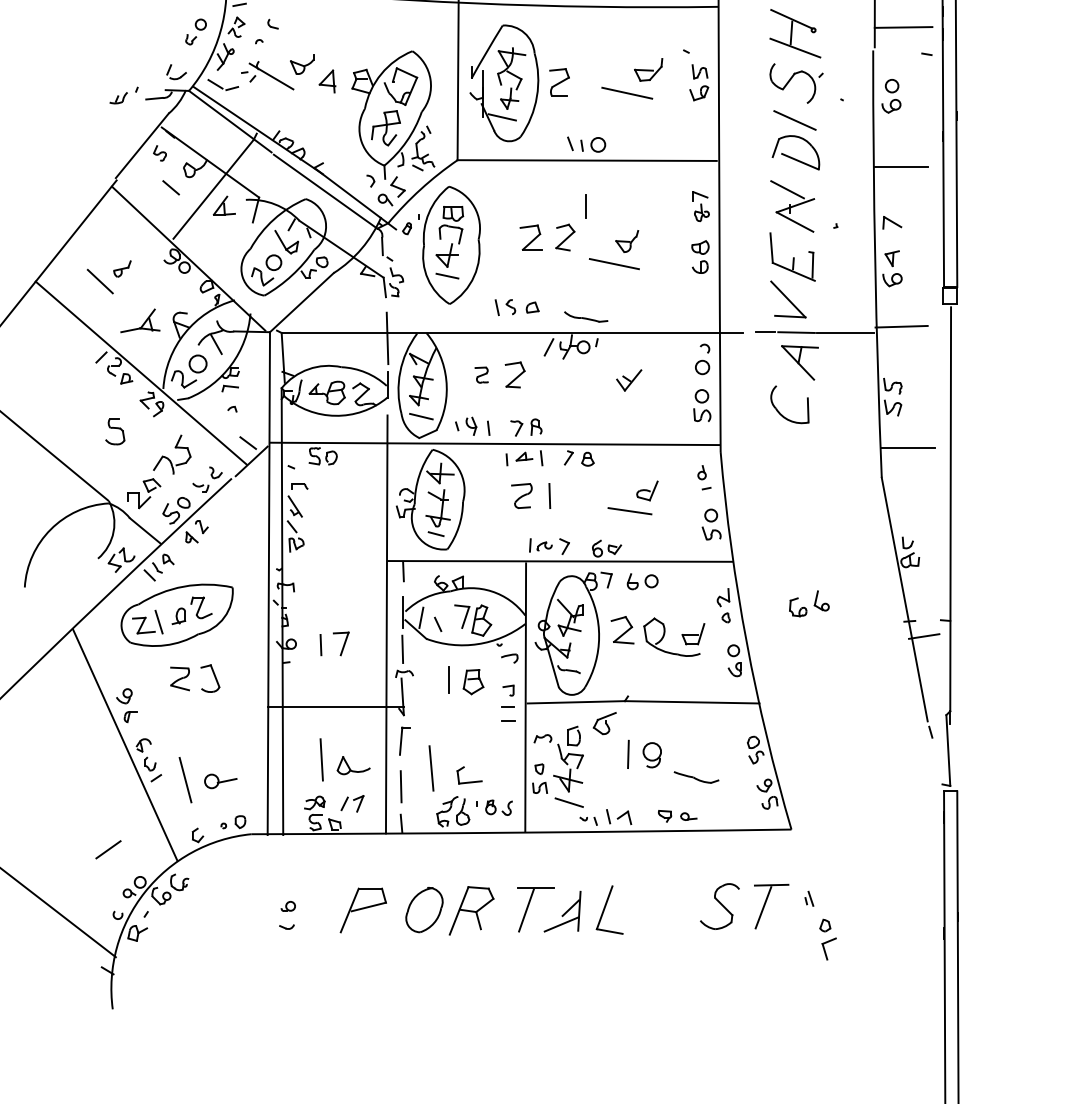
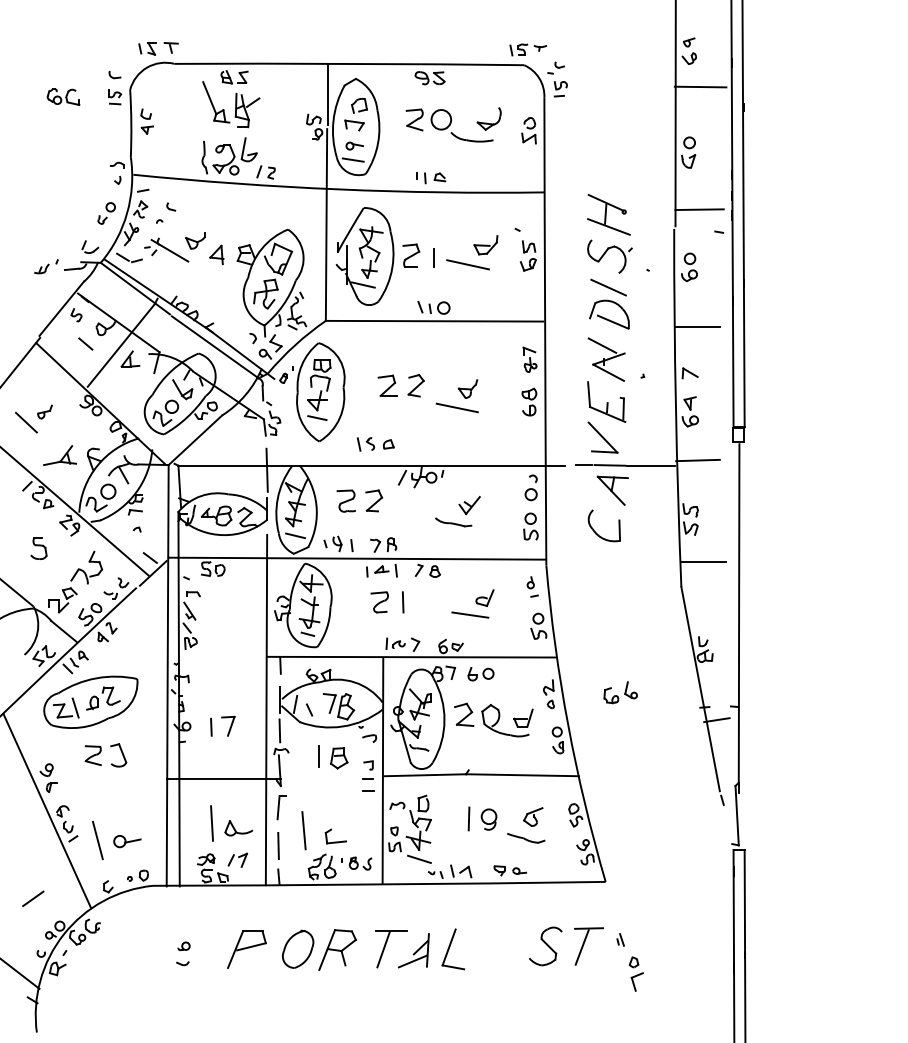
line: (586, 206) -> (433, 257), moved
part: (586, 317) -> (453, 522), moved
part: (481, 374) -> (345, 500), size x1.67
part: (605, 722) -> (533, 816), moved

